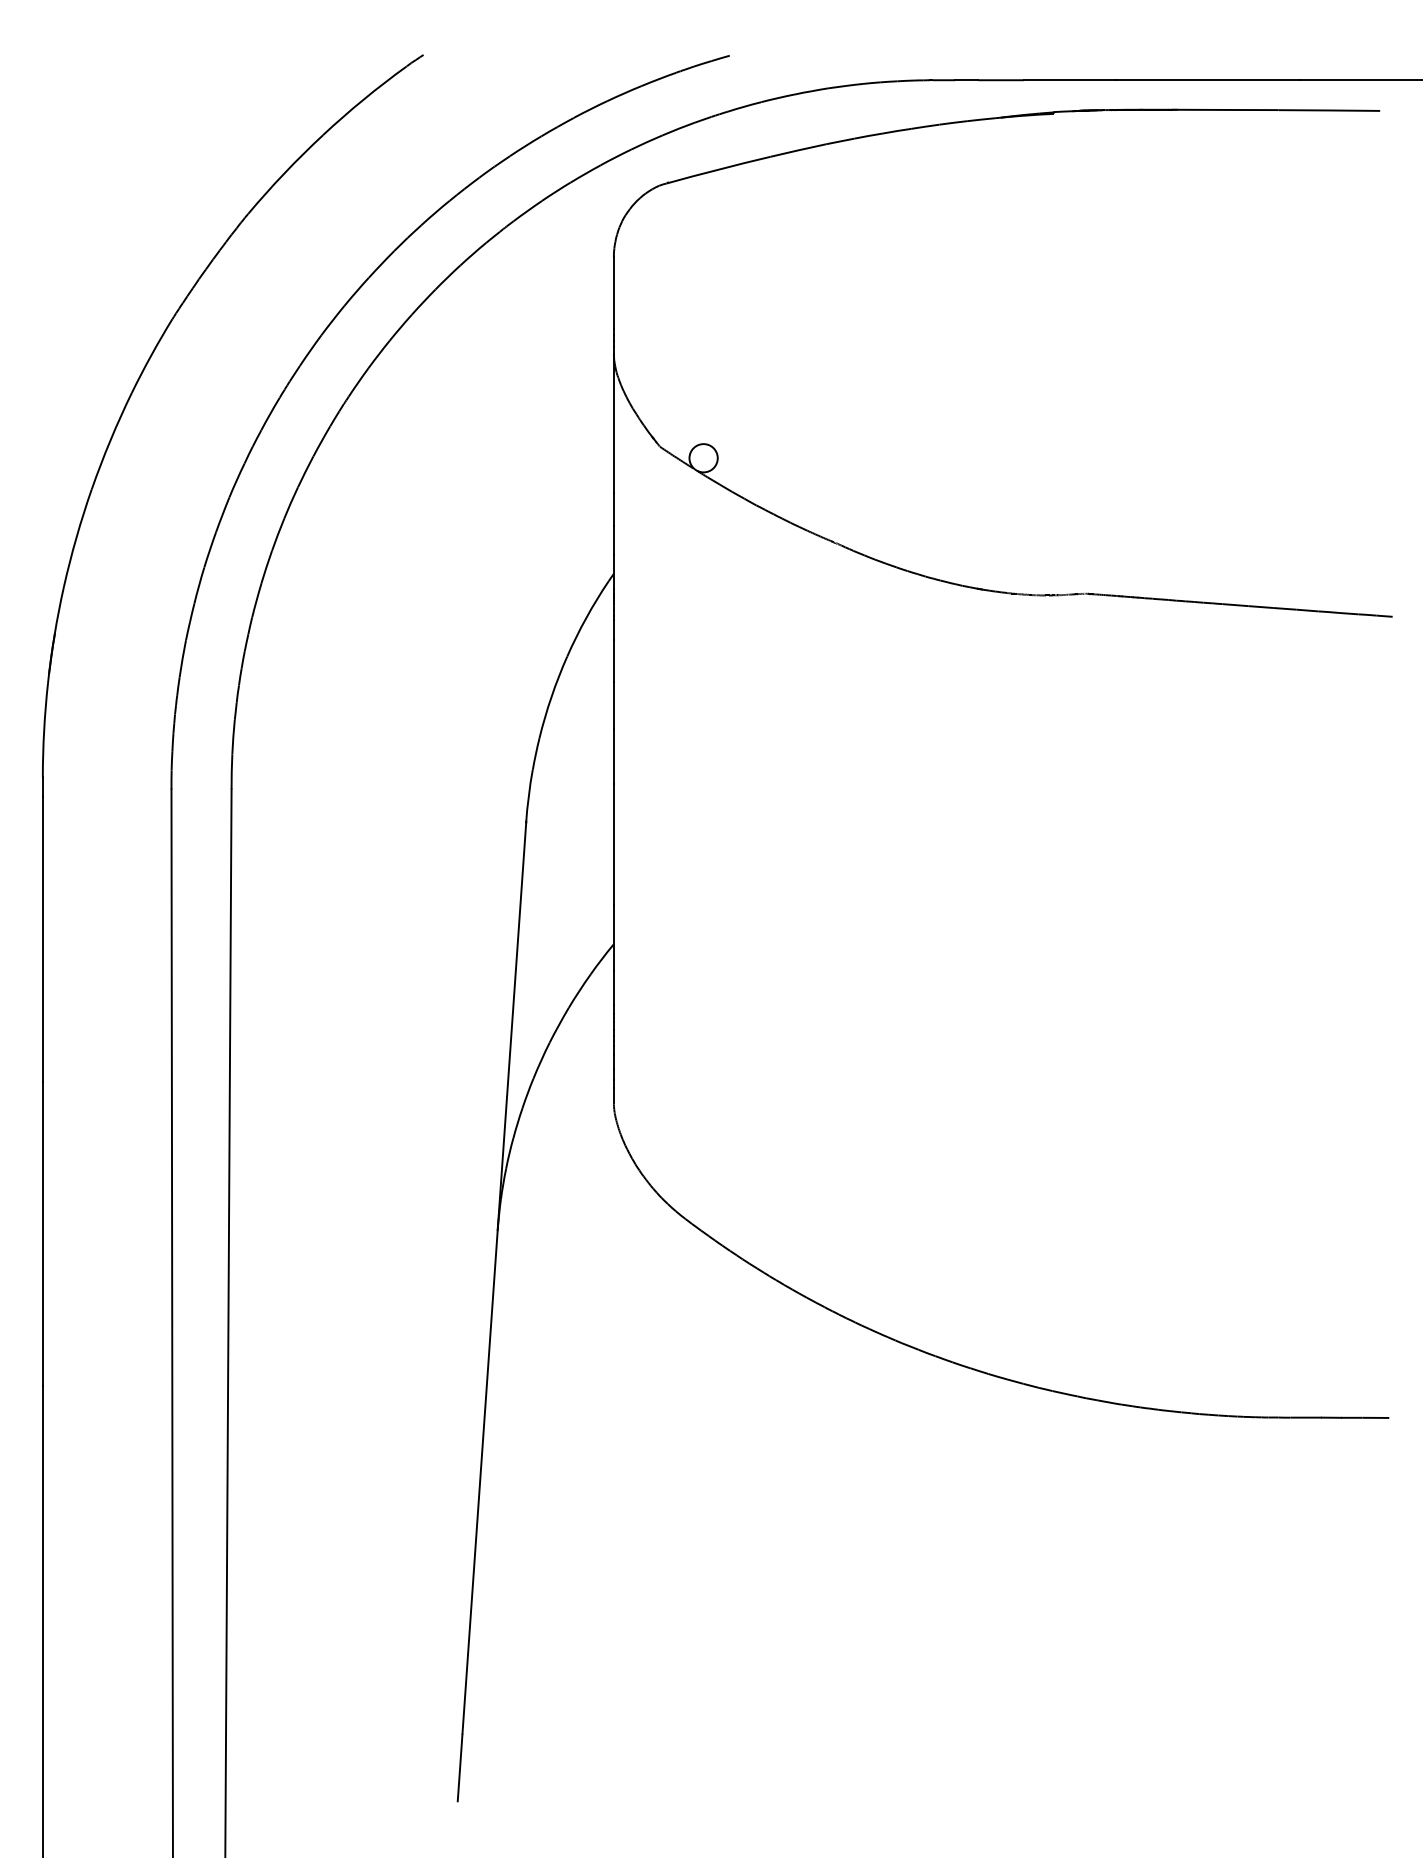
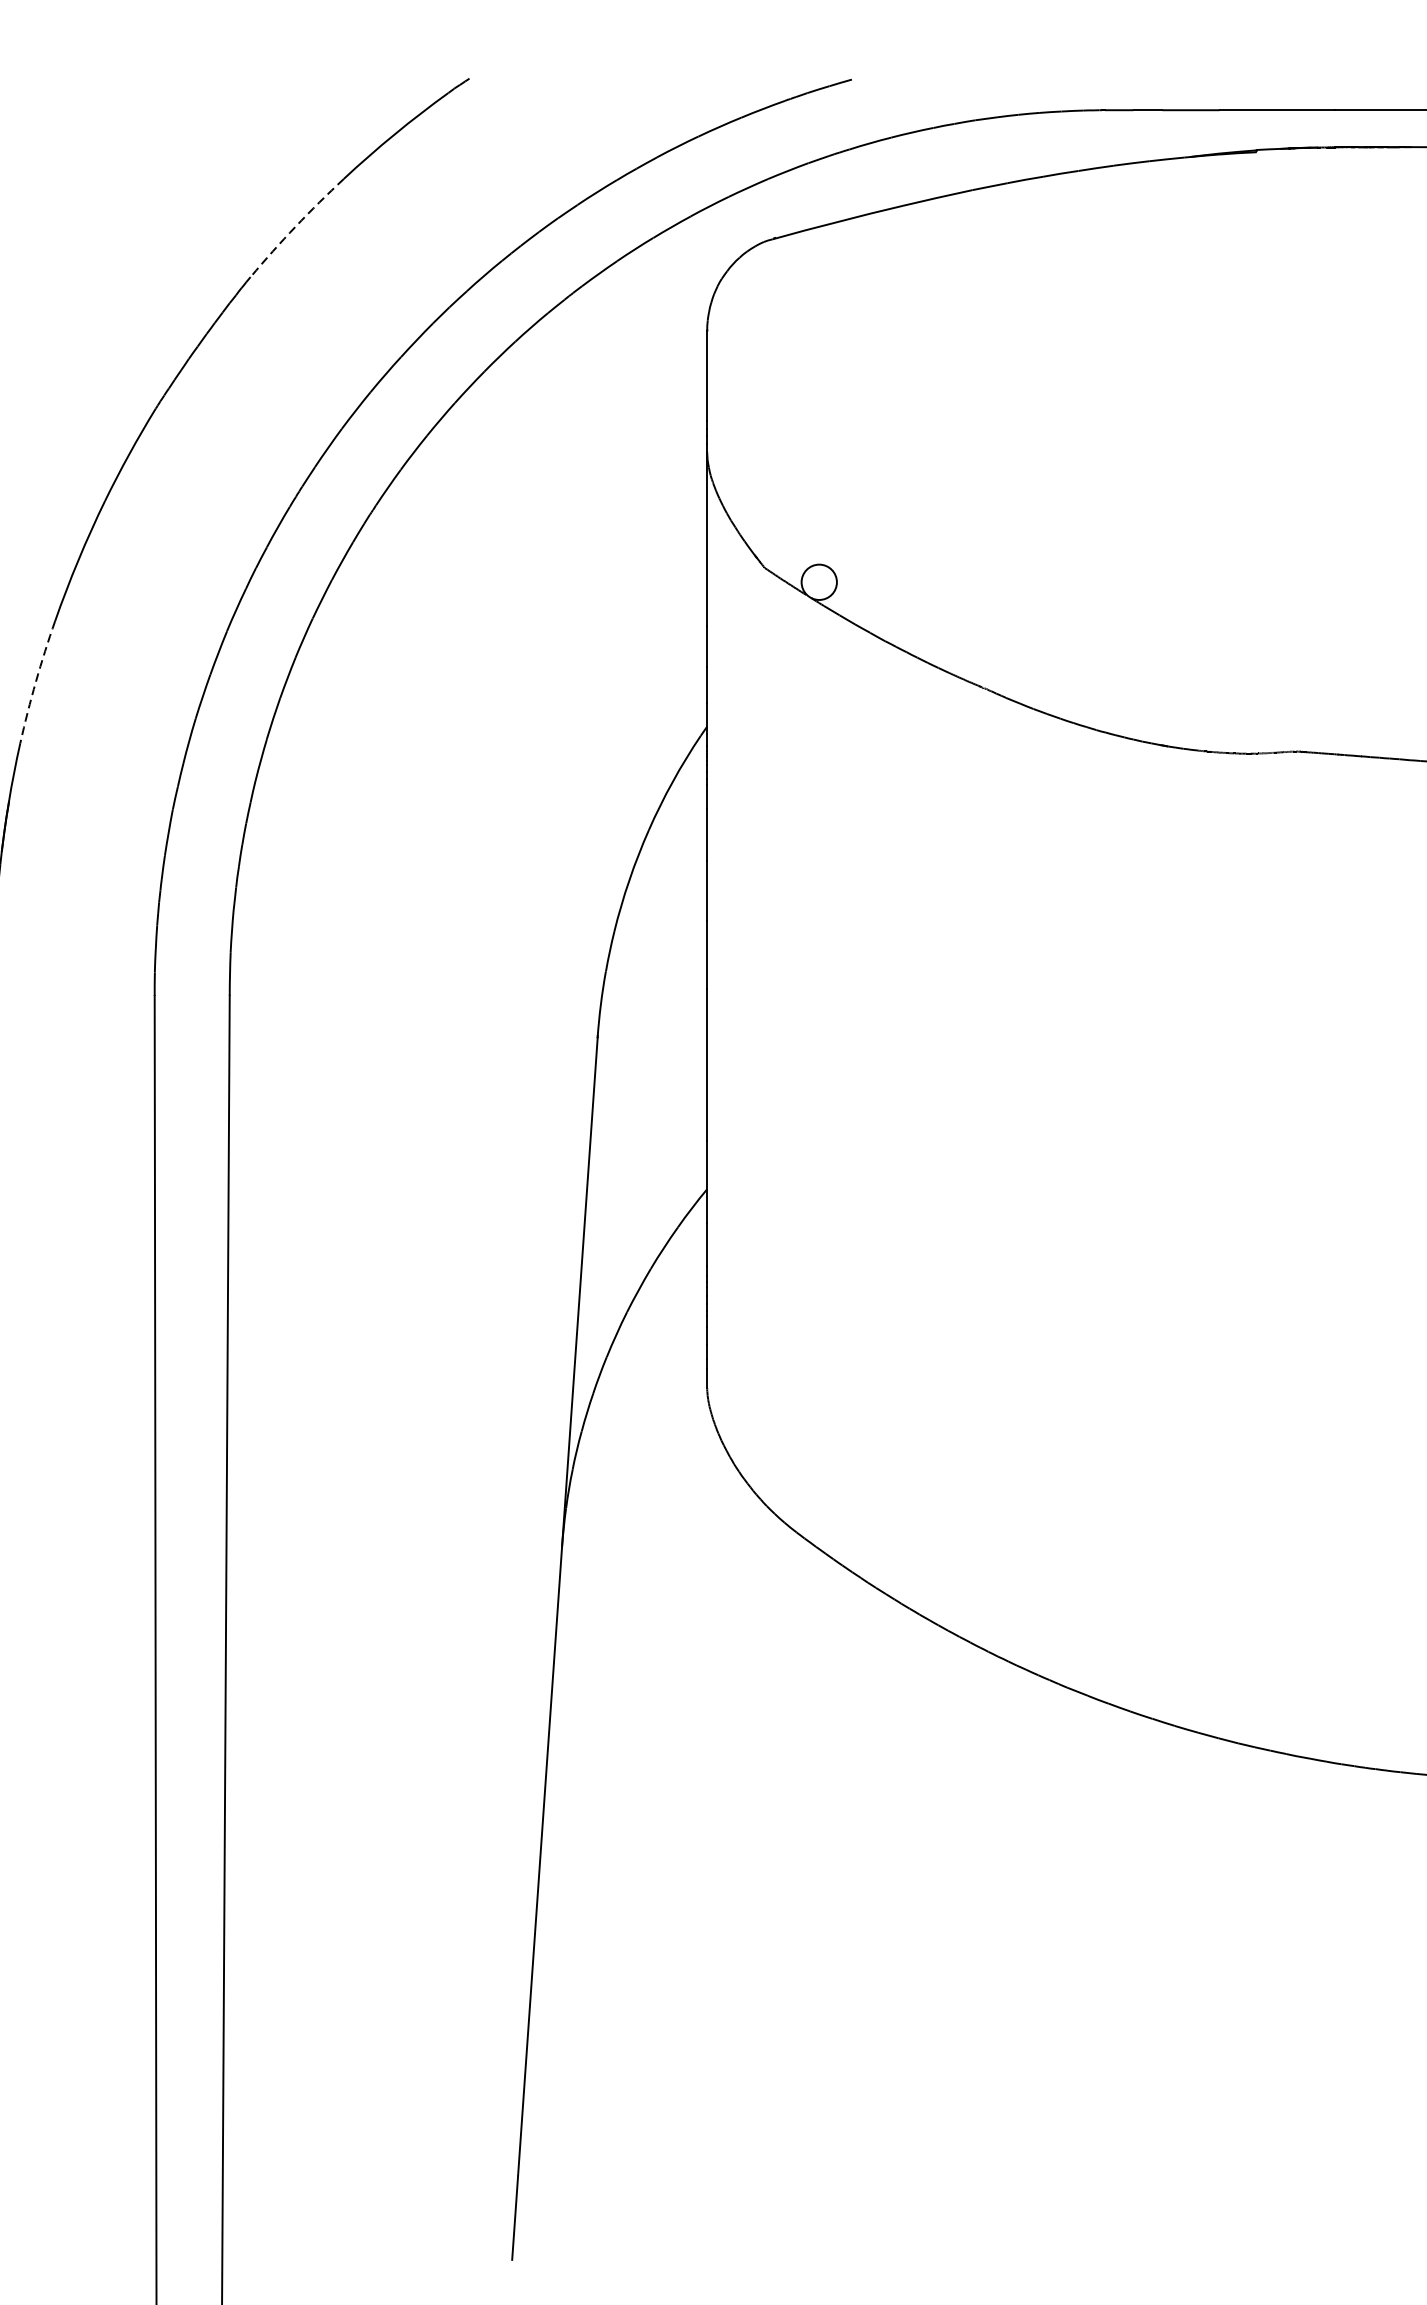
arc: (284, 173) -> (295, 226), solid -> dashed
arc: (76, 537) -> (36, 681), solid -> dashed

